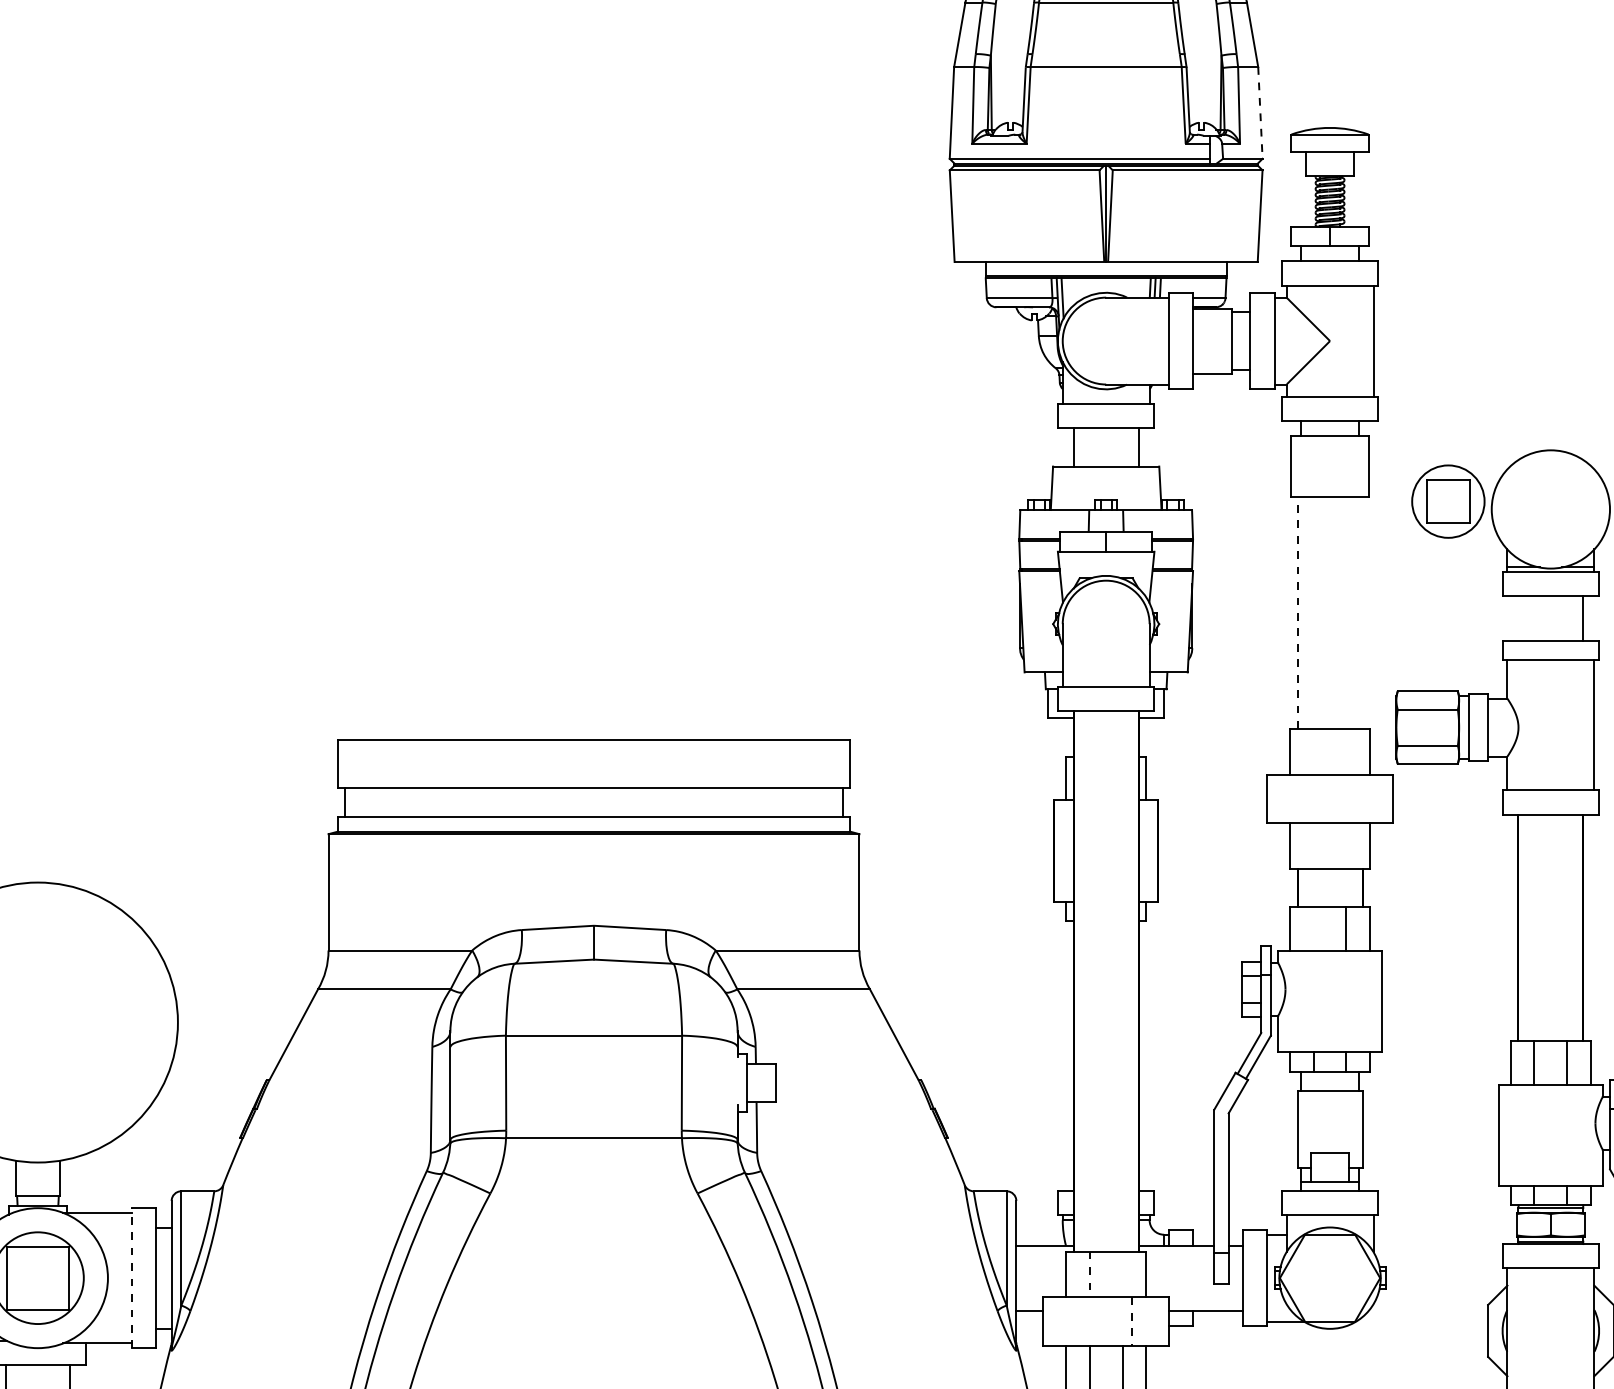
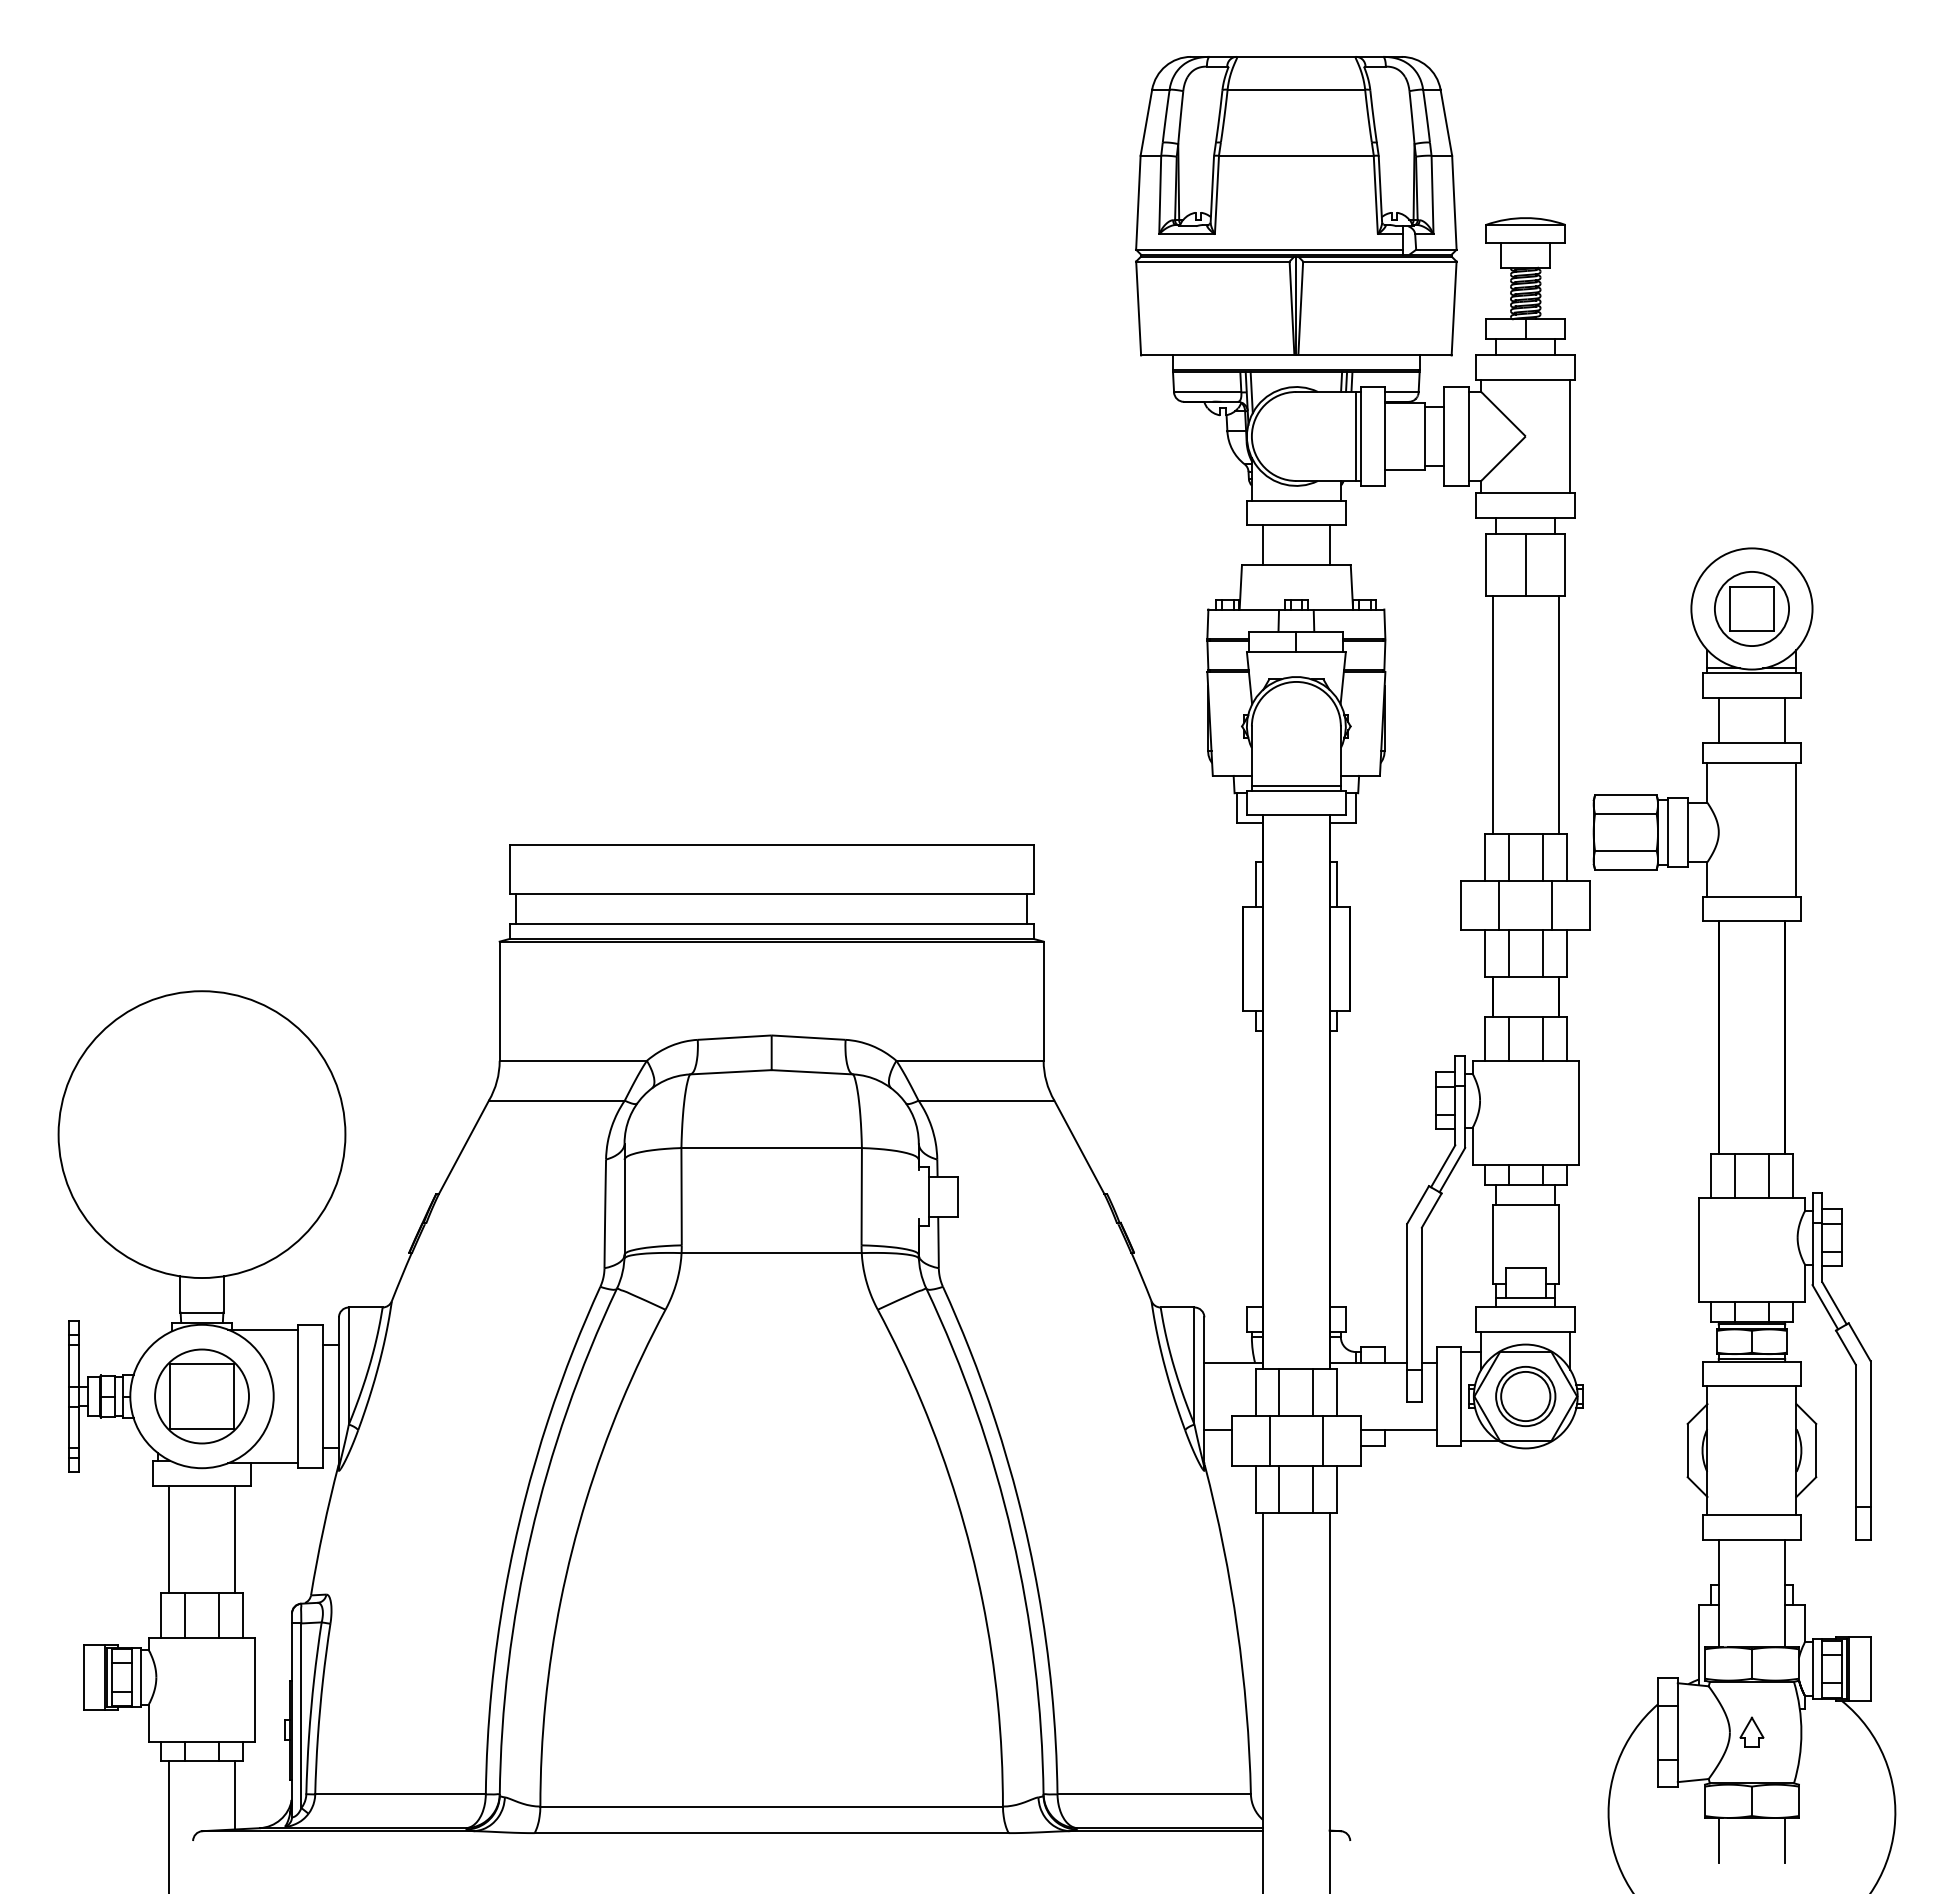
line: (1260, 113) -> (1454, 203), dashed -> solid
line: (1163, 340) -> (1355, 435), added
line: (1329, 466) -> (1525, 564), added
part: (1447, 501) -> (1751, 608), moved
line: (1362, 612) -> (1558, 714), added
line: (1297, 613) -> (1492, 715), dashed -> solid
line: (1518, 618) -> (1718, 720), added
line: (1105, 681) -> (1295, 785), added
line: (1313, 751) -> (1508, 856), added
line: (1346, 751) -> (1542, 856), added
line: (1304, 798) -> (1499, 905), added
line: (1356, 798) -> (1552, 905), added
line: (1313, 845) -> (1508, 953), added
line: (1346, 845) -> (1542, 953), added
line: (1313, 928) -> (1508, 1038), added
line: (1122, 1274) -> (1313, 1392), added
line: (1089, 1275) -> (1279, 1393), dashed -> solid
line: (132, 1278) -> (298, 1396), dashed -> solid
part: (1329, 1278) -> (1525, 1396), added
line: (1079, 1321) -> (1269, 1440), added
line: (1132, 1322) -> (1323, 1441), dashed -> solid

